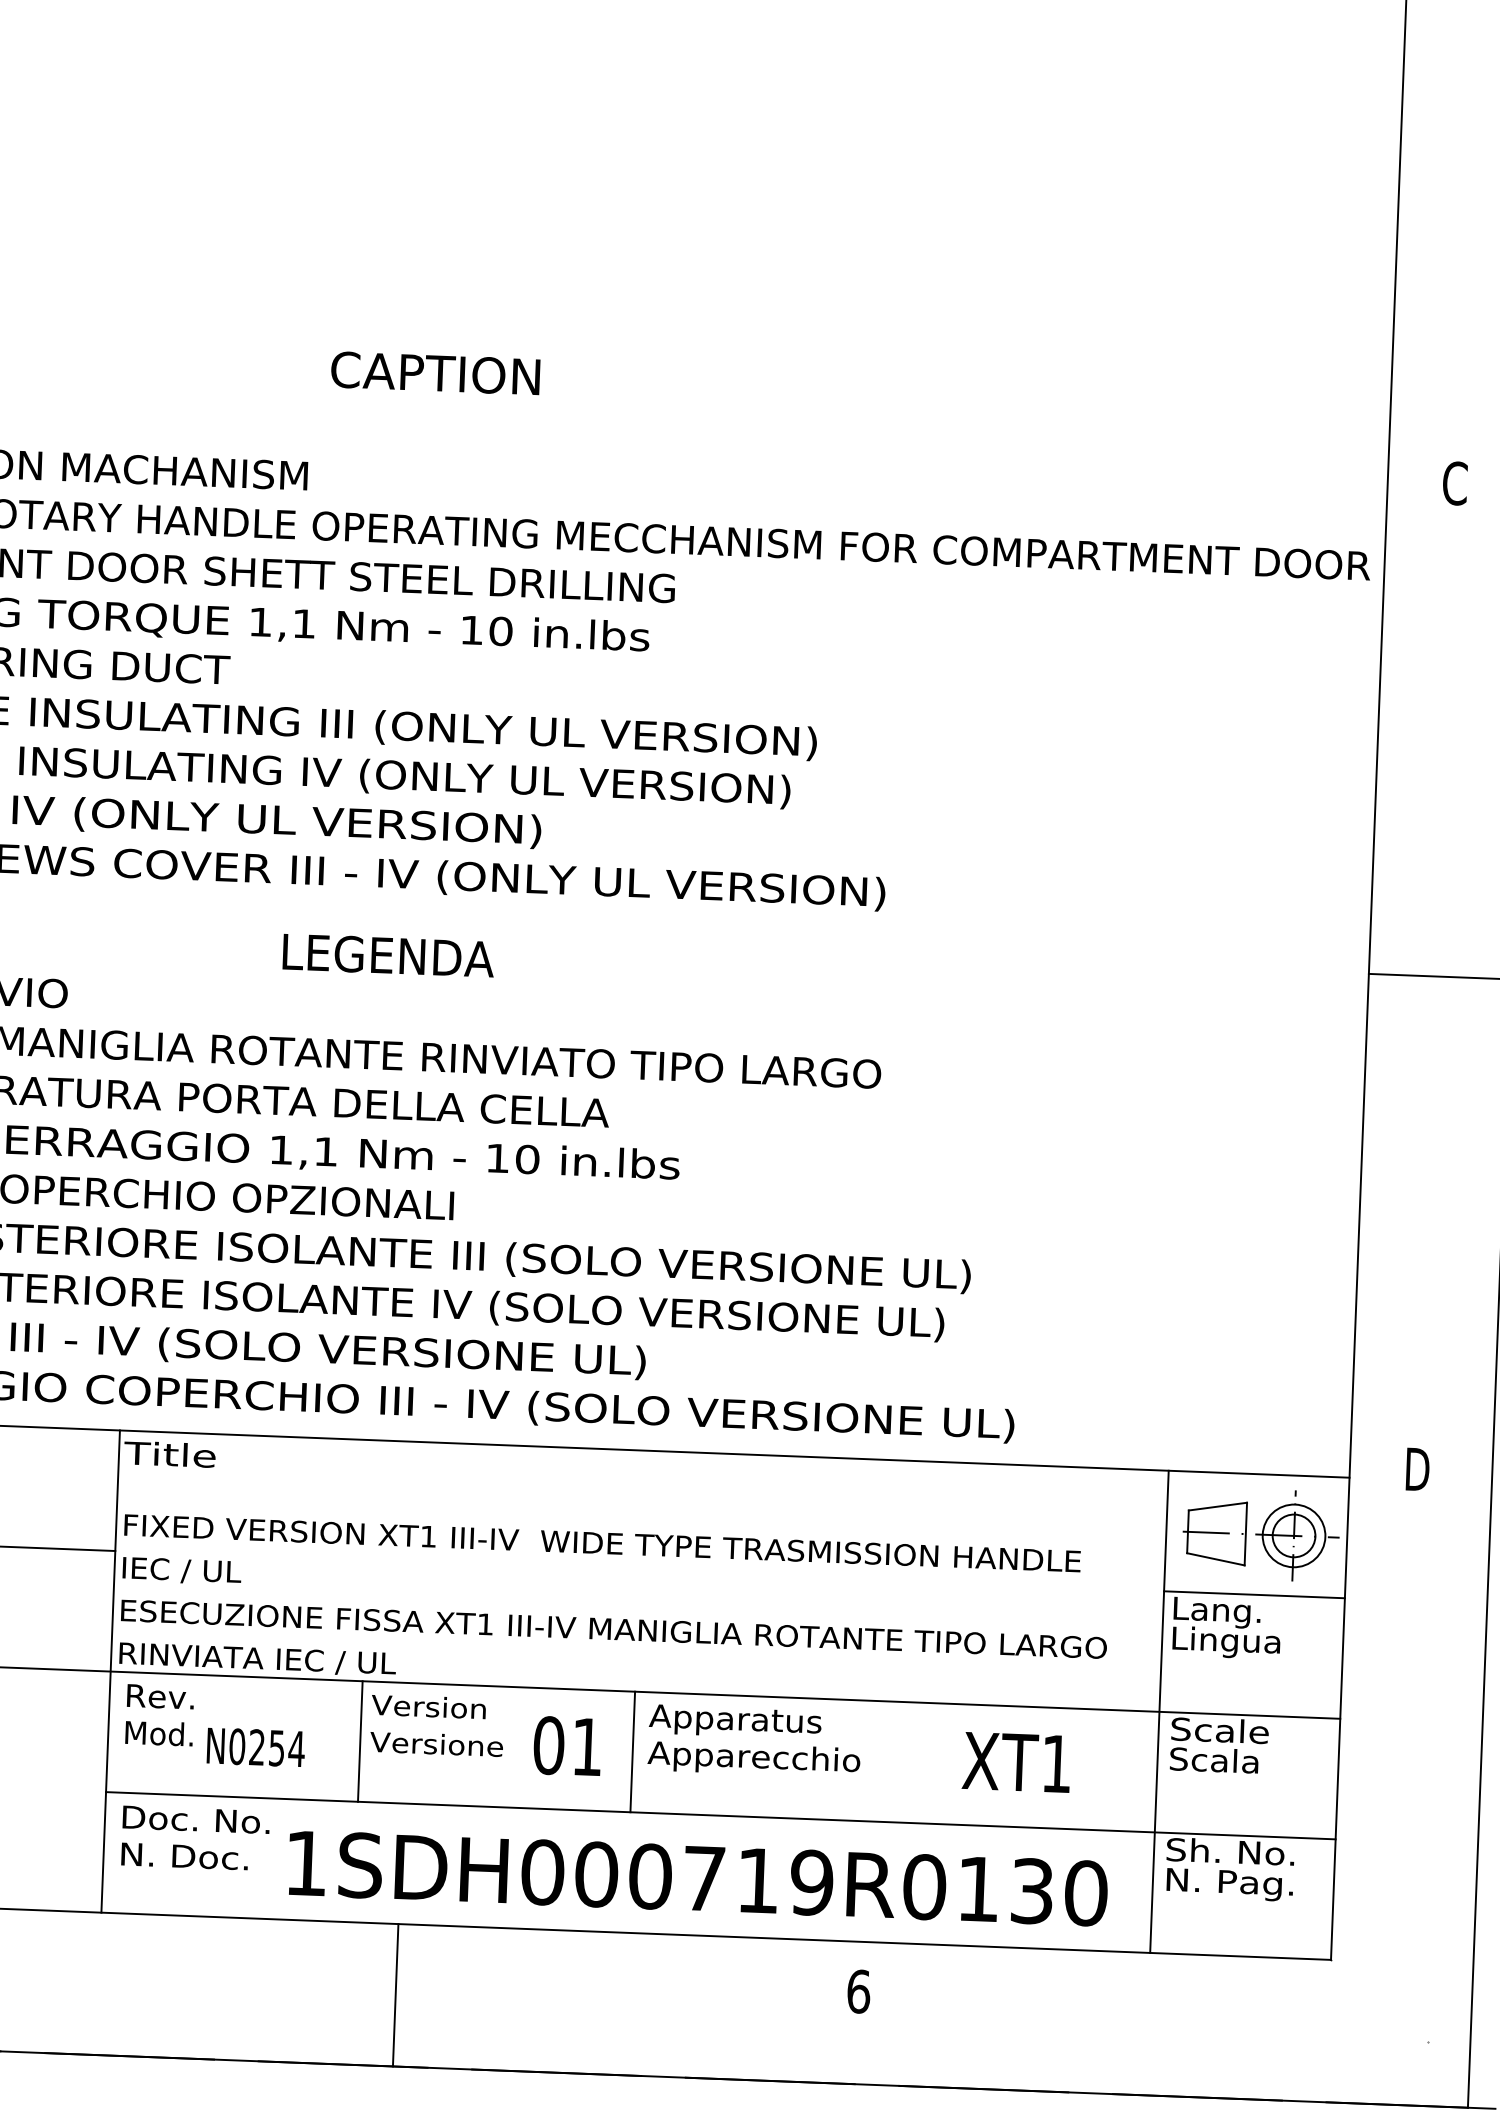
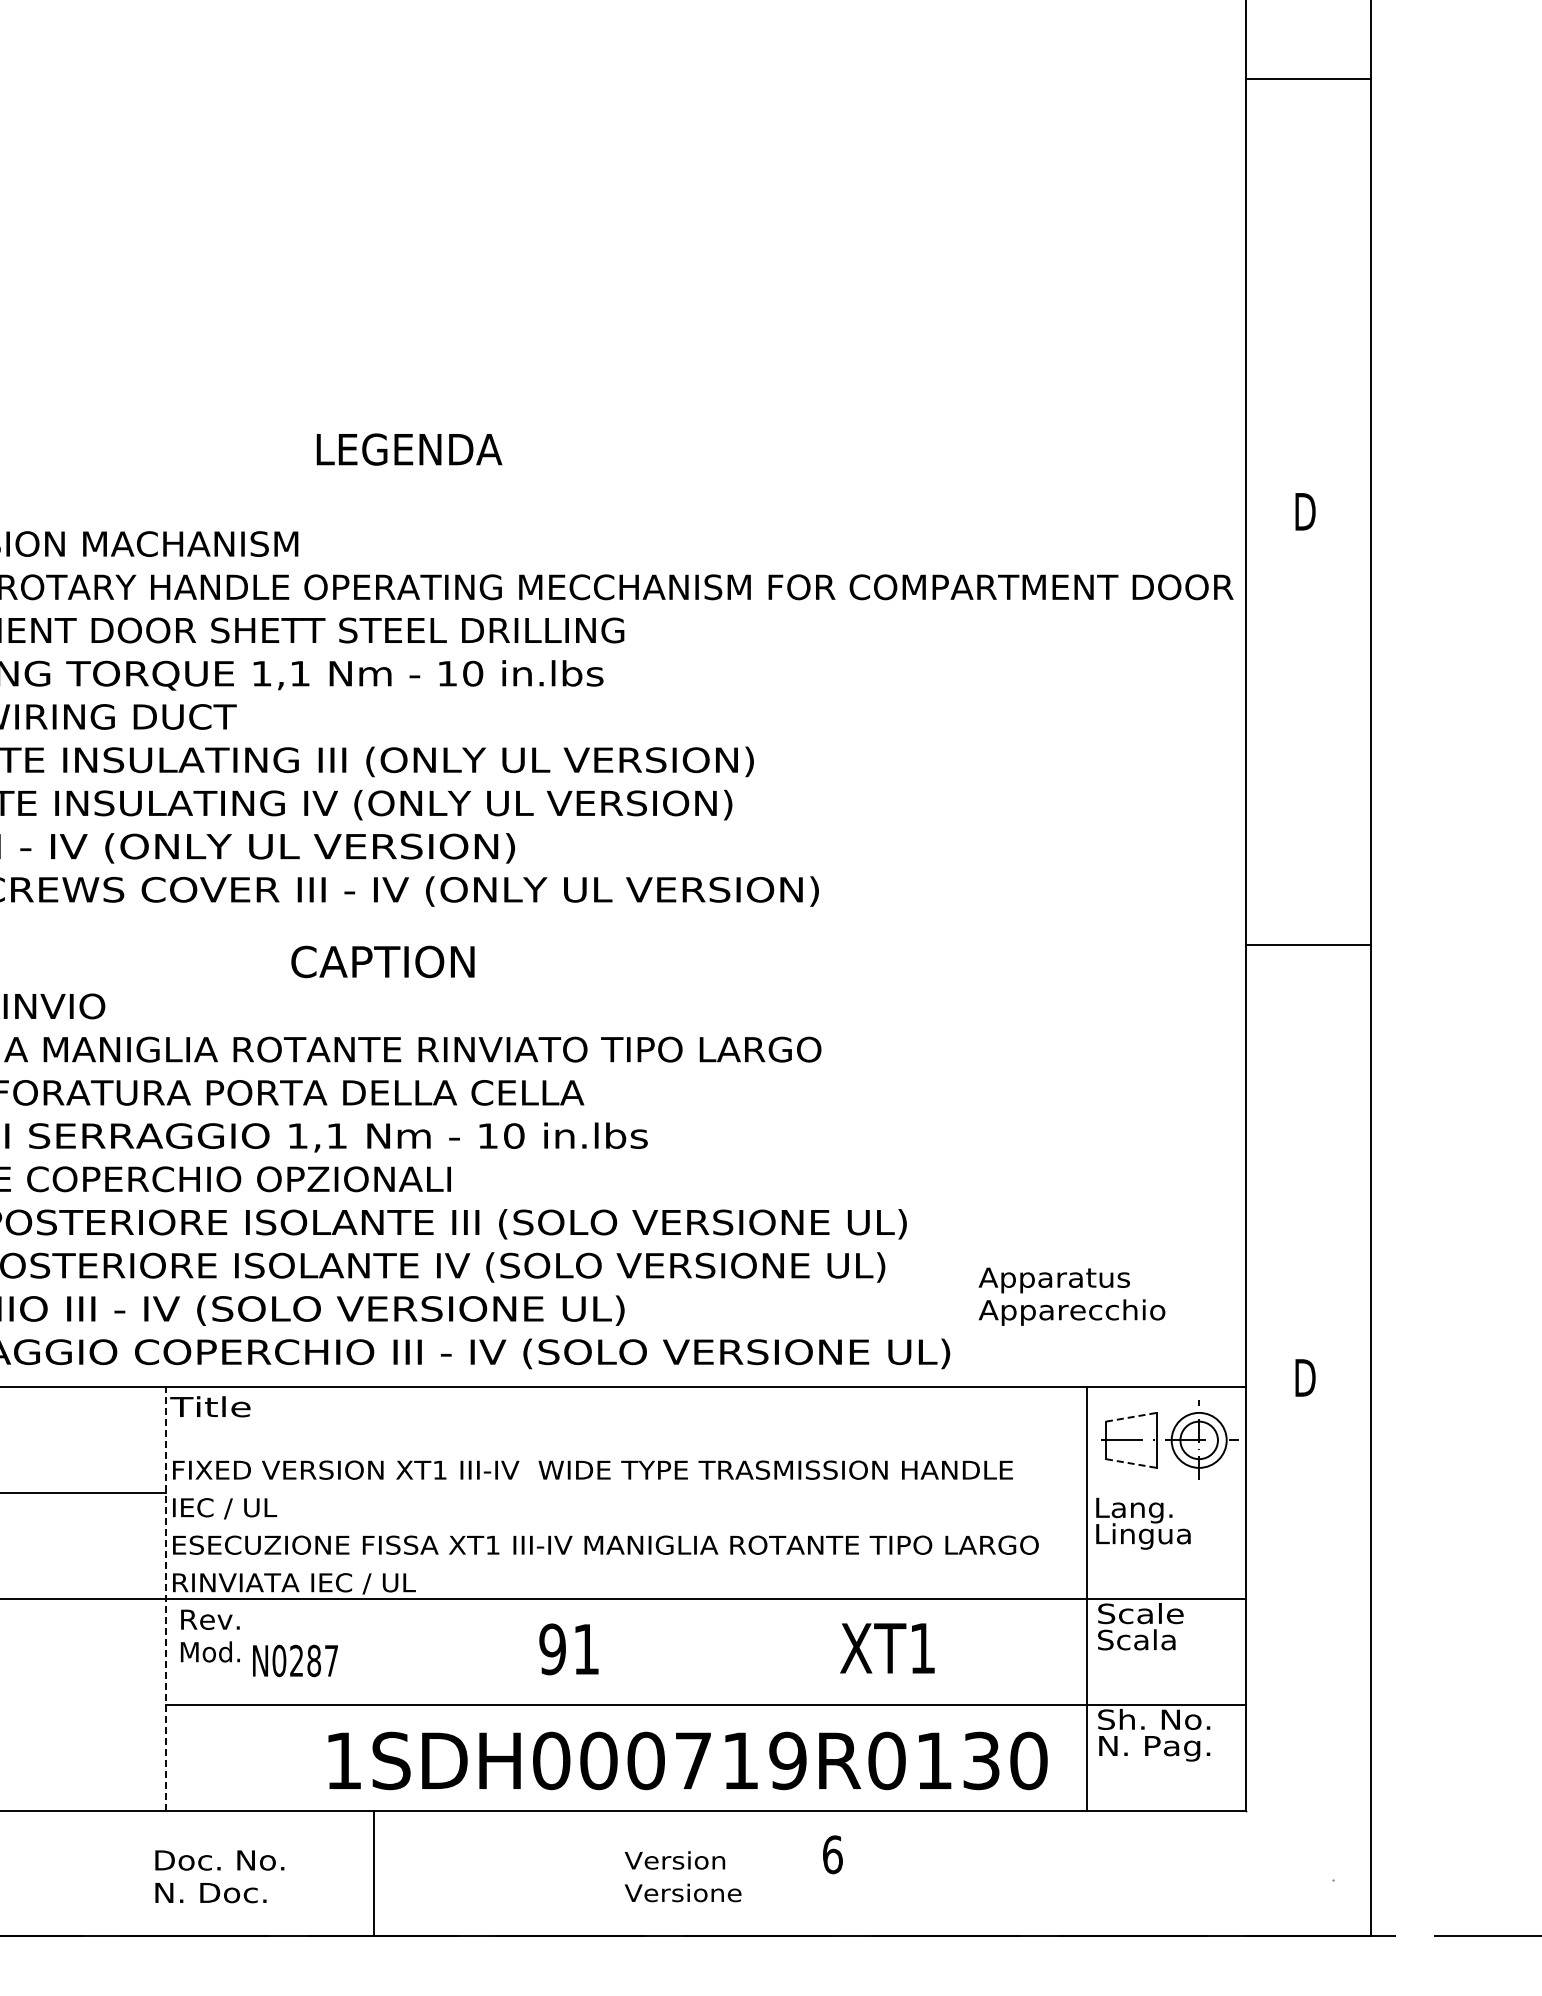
text: (437, 373) -> (408, 449), CAPTION -> LEGENDA
text: (1454, 483) -> (1304, 511), C -> D
text: (387, 955) -> (384, 961), LEGENDA -> CAPTION
line: (1218, 1506) -> (1131, 1417), solid -> dashed
line: (1215, 1559) -> (1131, 1463), solid -> dashed
line: (1254, 1594) -> (1166, 1493), removed
line: (110, 1671) -> (165, 1599), solid -> dashed
text: (436, 1725) -> (682, 1876), moved
line: (360, 1741) -> (387, 1652), removed
text: (754, 1741) -> (1071, 1296), moved
text: (548, 1745) -> (552, 1649), 01 -> 91
text: (286, 1748) -> (322, 1660), N0254 -> N0287
line: (632, 1752) -> (626, 1652), removed
text: (1016, 1762) -> (887, 1648), moved
text: (195, 1838) -> (219, 1876), moved
line: (395, 1995) -> (373, 1873), moved

